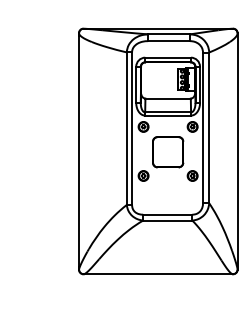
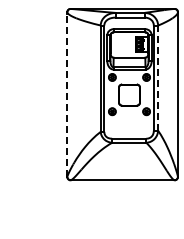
line: (209, 128) -> (158, 78), solid -> dashed
line: (79, 151) -> (67, 94), solid -> dashed

